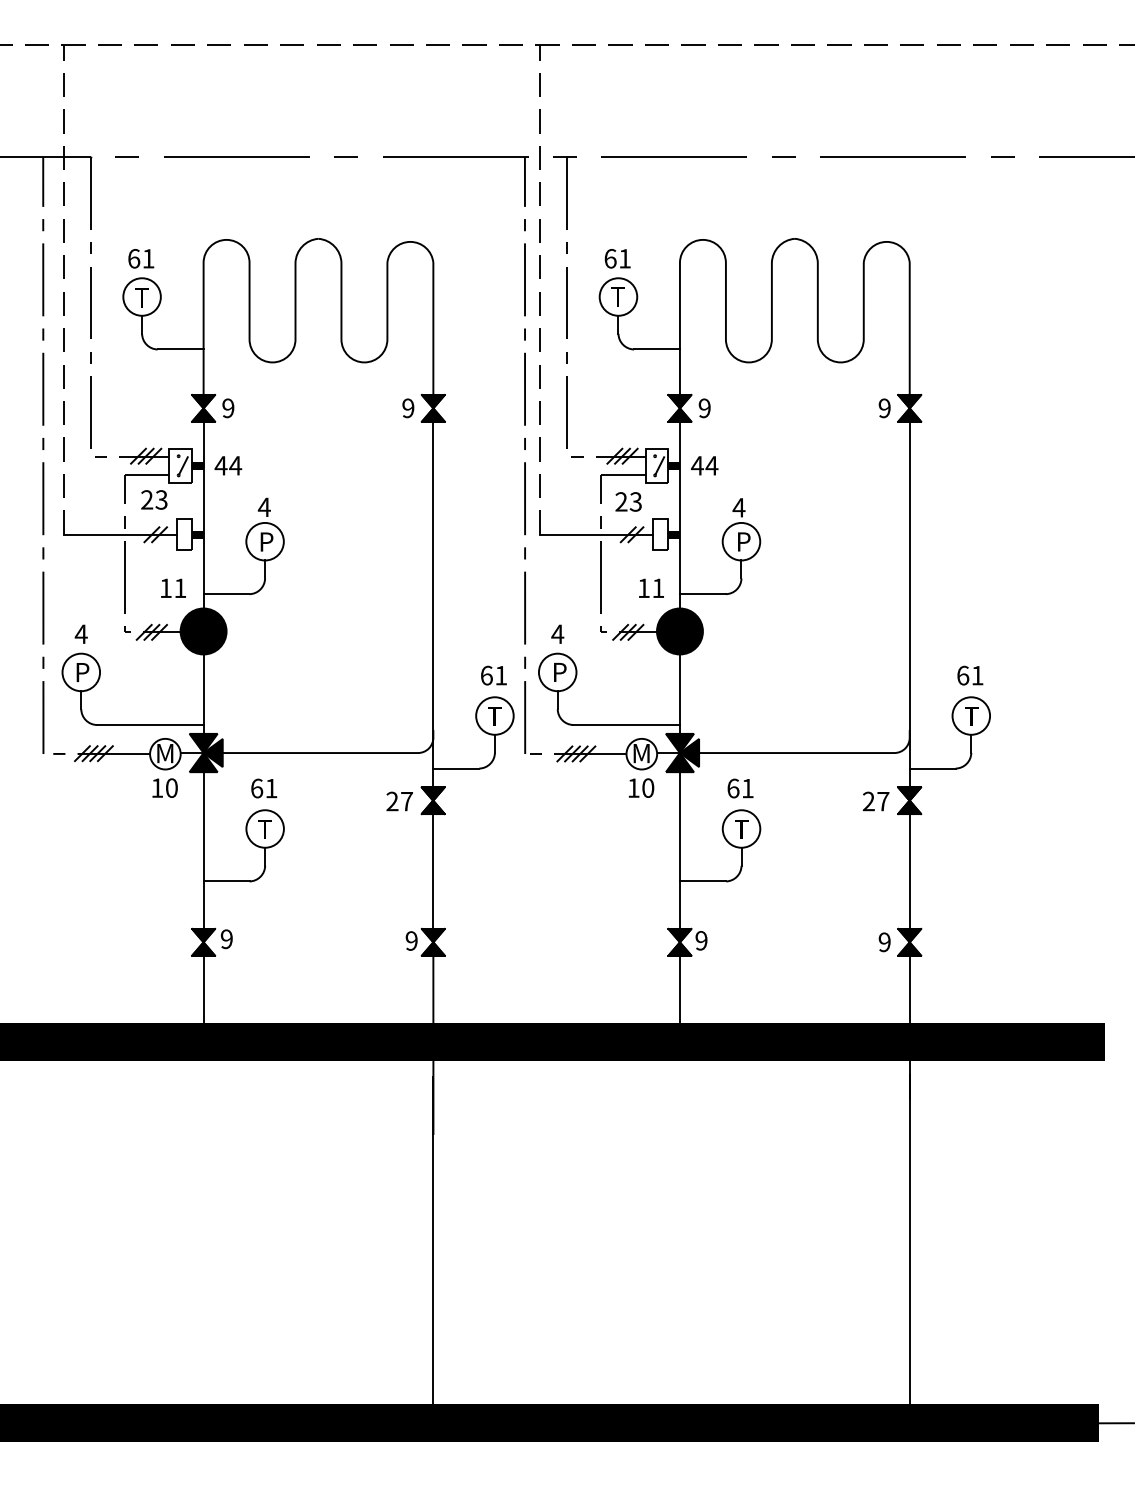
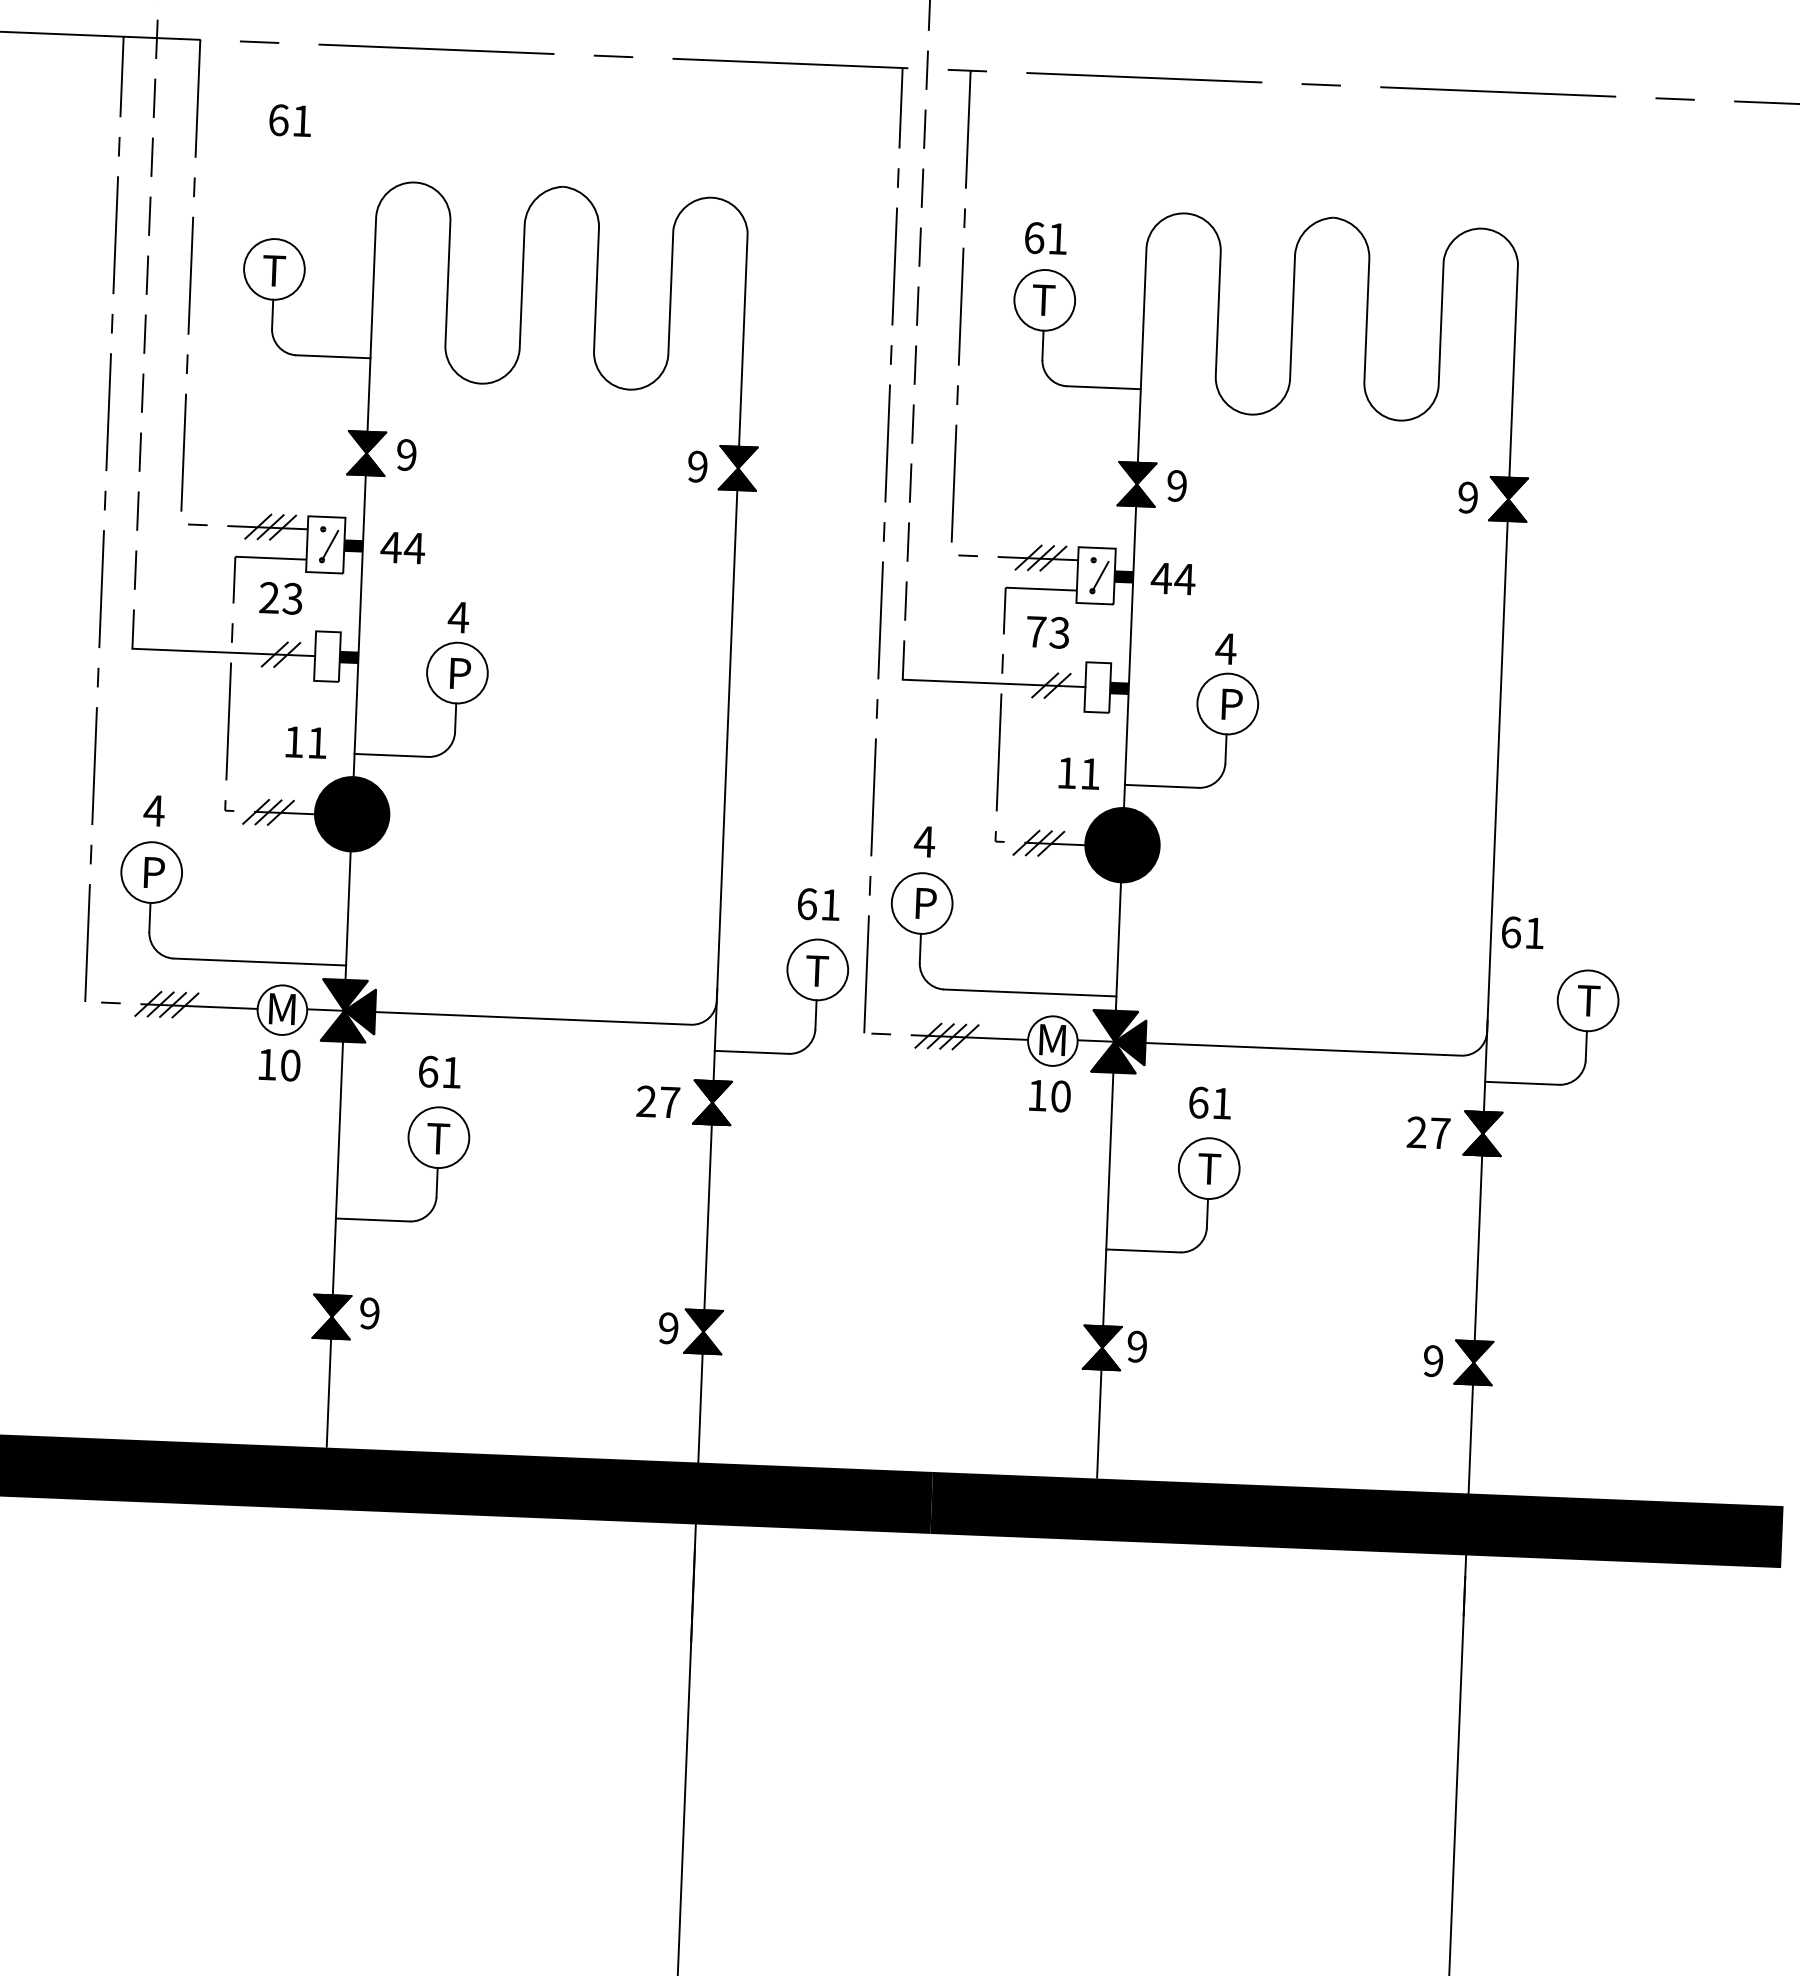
text: (141, 258) -> (290, 120), moved
text: (621, 501) -> (1036, 631), 23 -> 73
text: (970, 675) -> (1523, 932), moved

